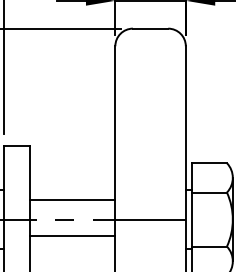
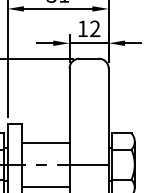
line: (72, 199) -> (45, 142), moved
line: (72, 235) -> (45, 186), moved

